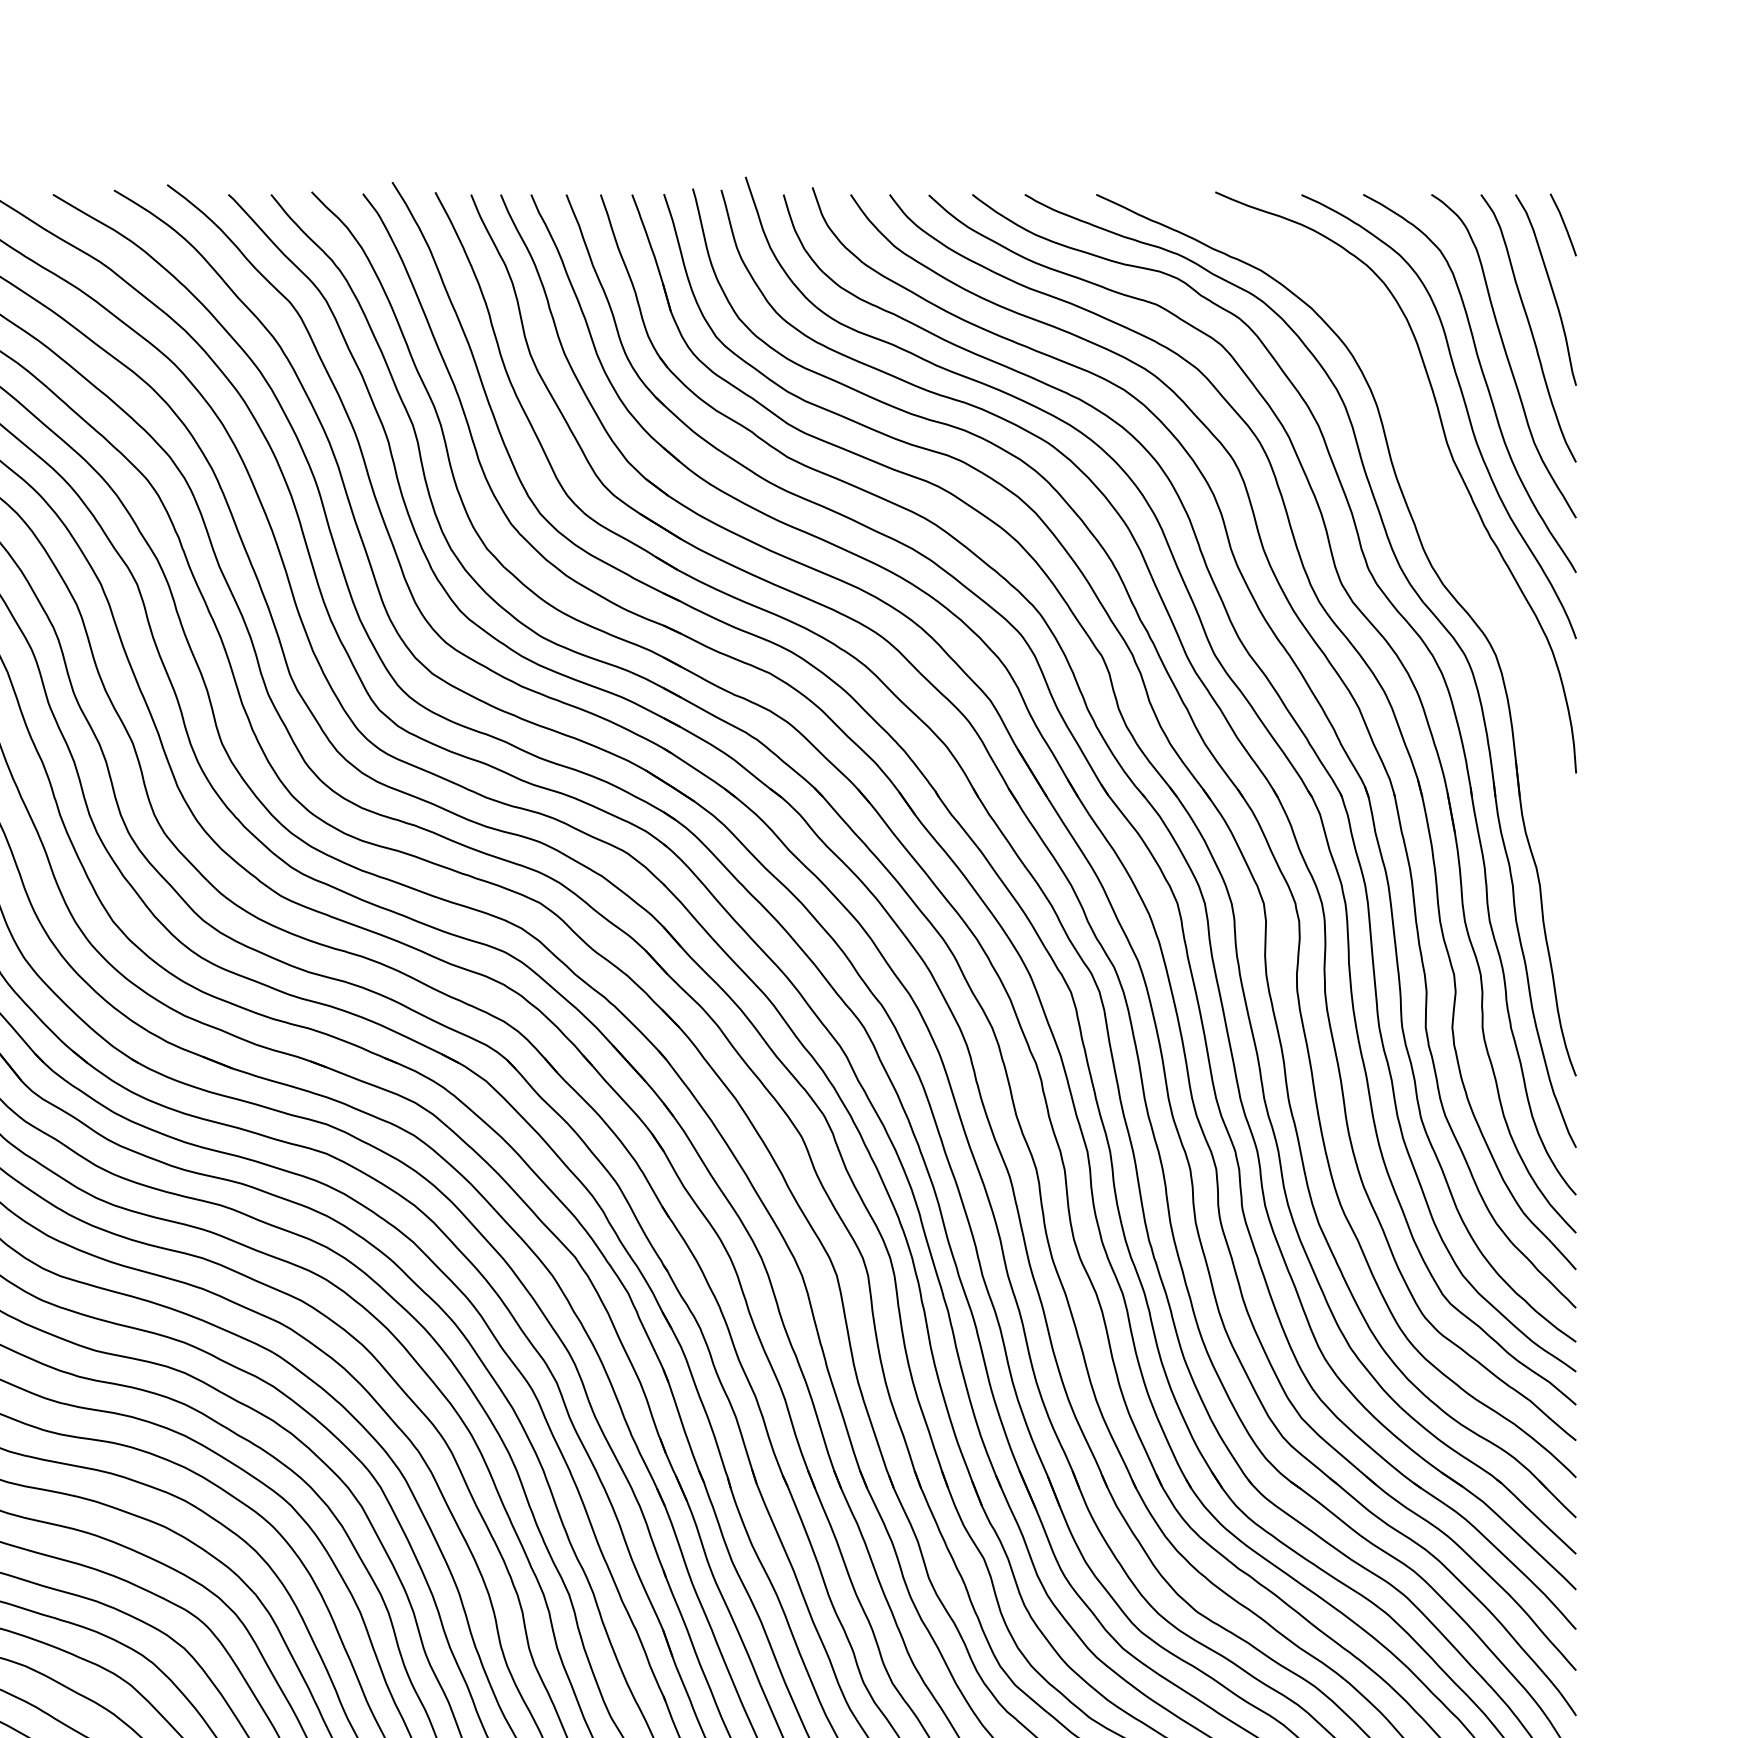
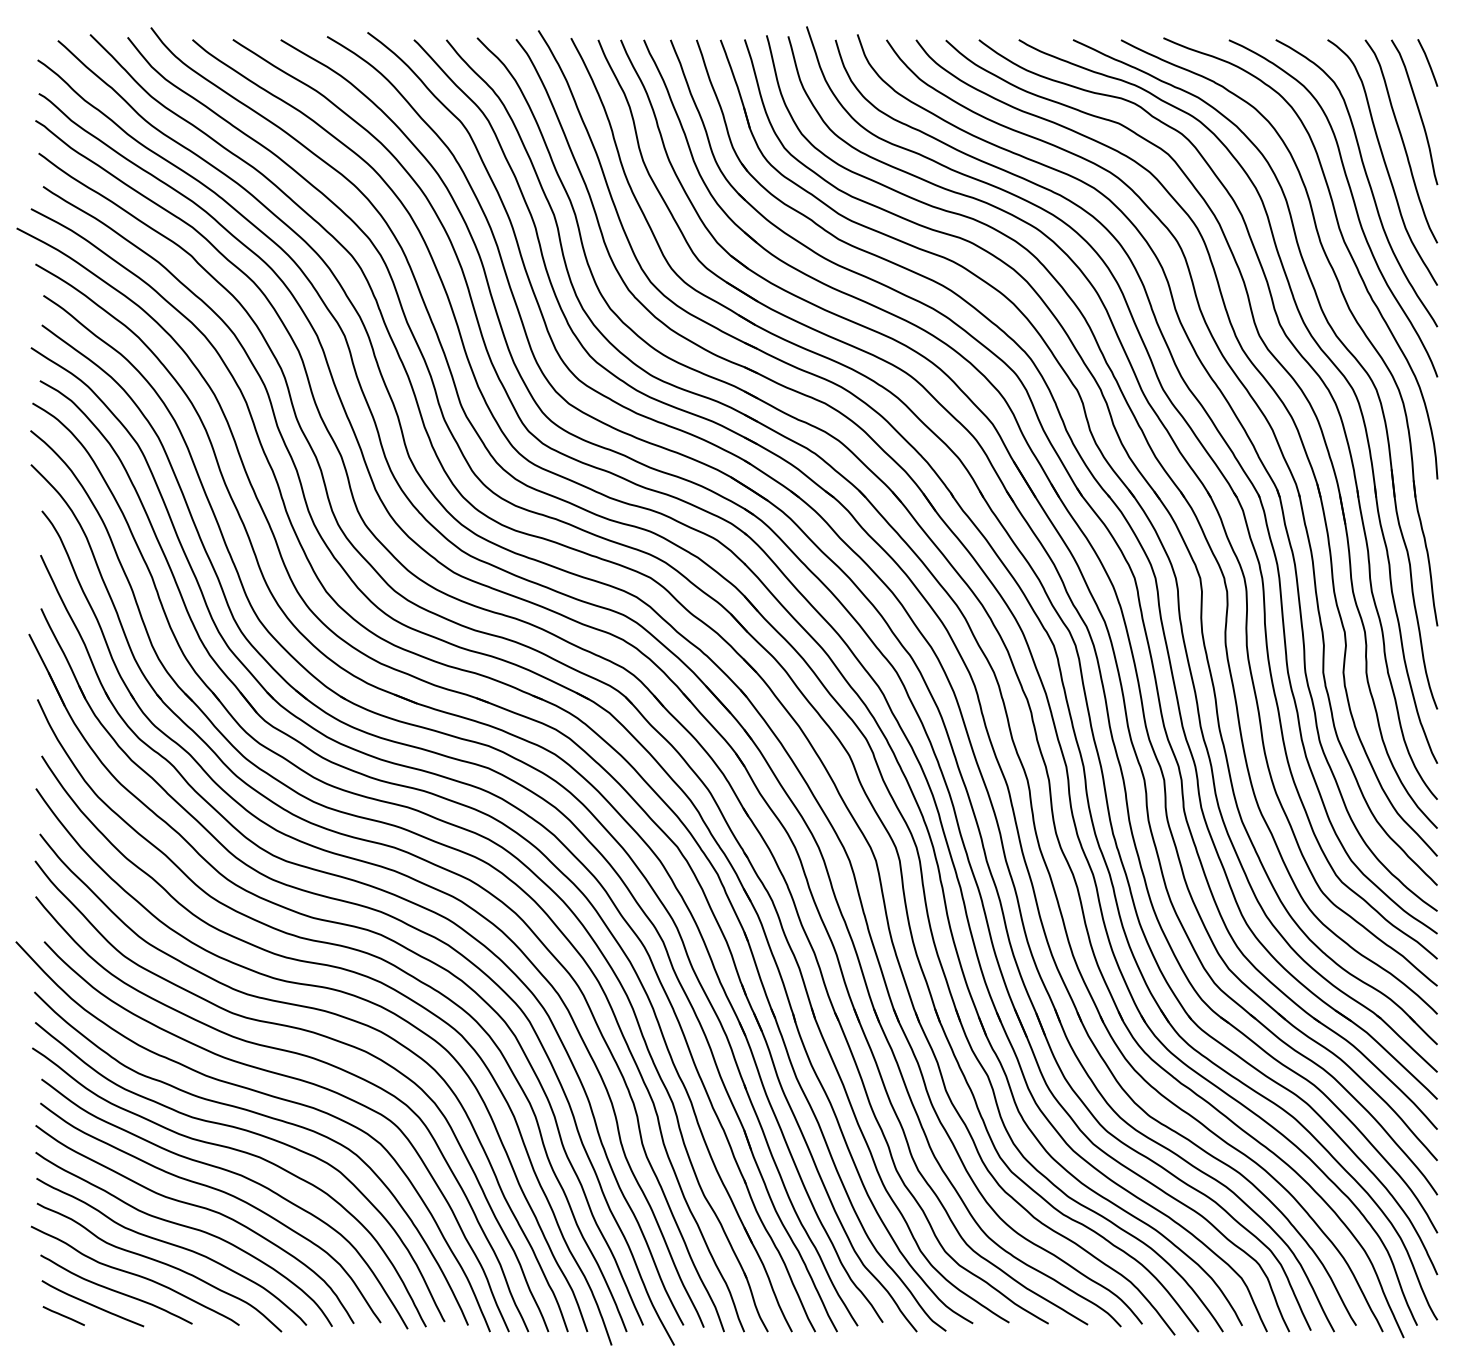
part: (1456, 544) -> (1346, 305), added

